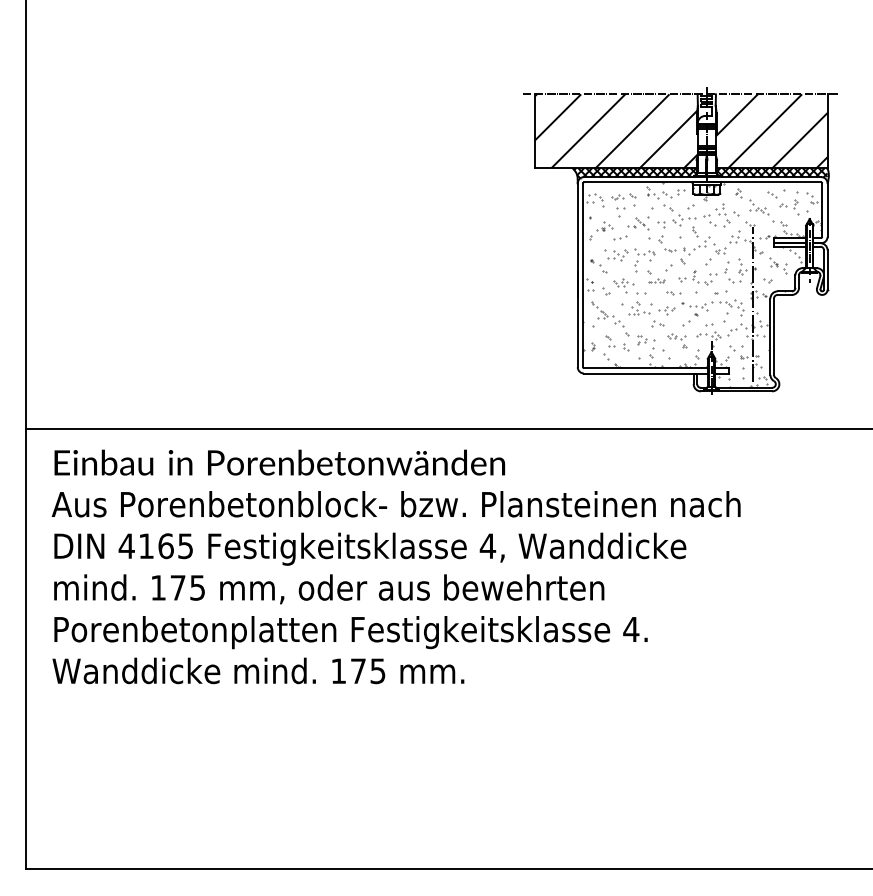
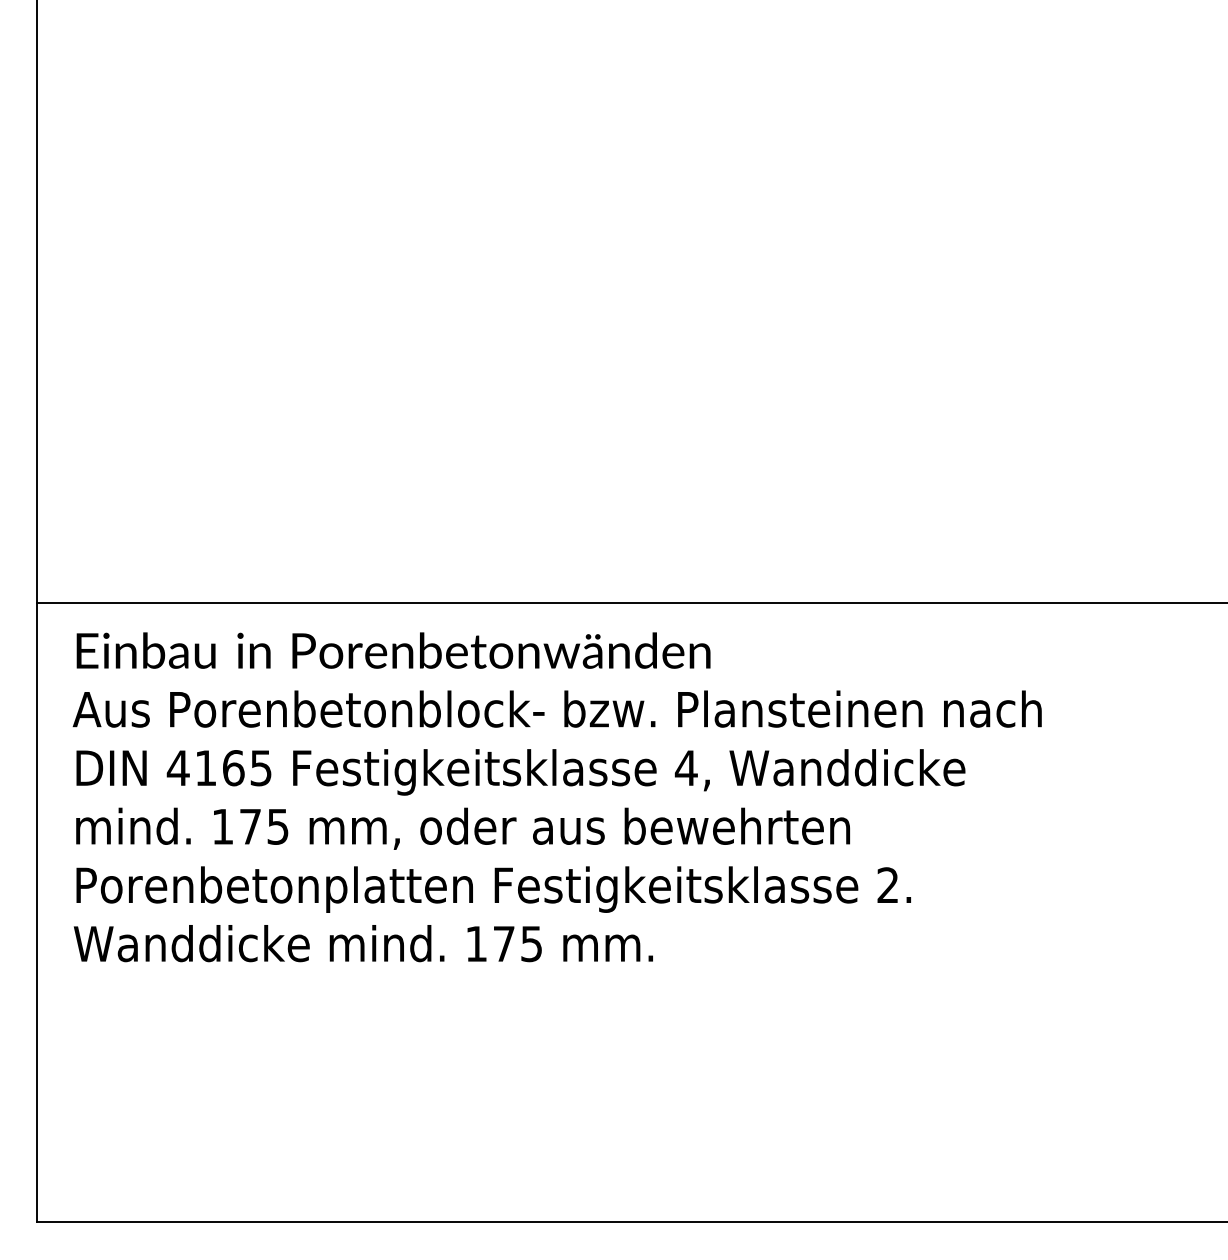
part: (679, 240) -> (956, 338), removed
text: (630, 628) -> (887, 884), 4. -> 2.

